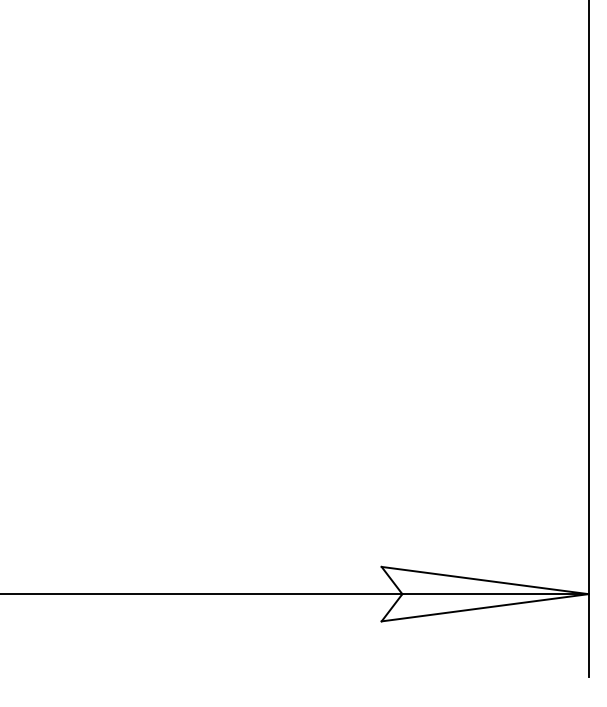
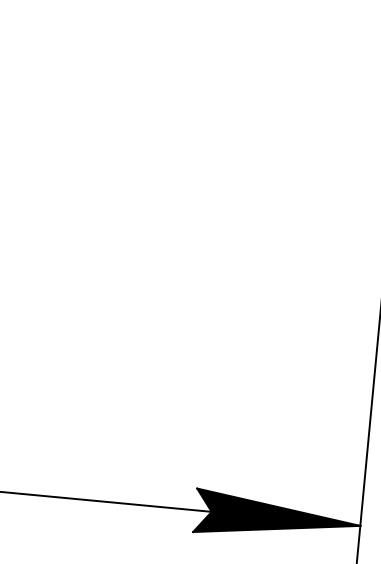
fill: (484, 593) -> (277, 517), added

